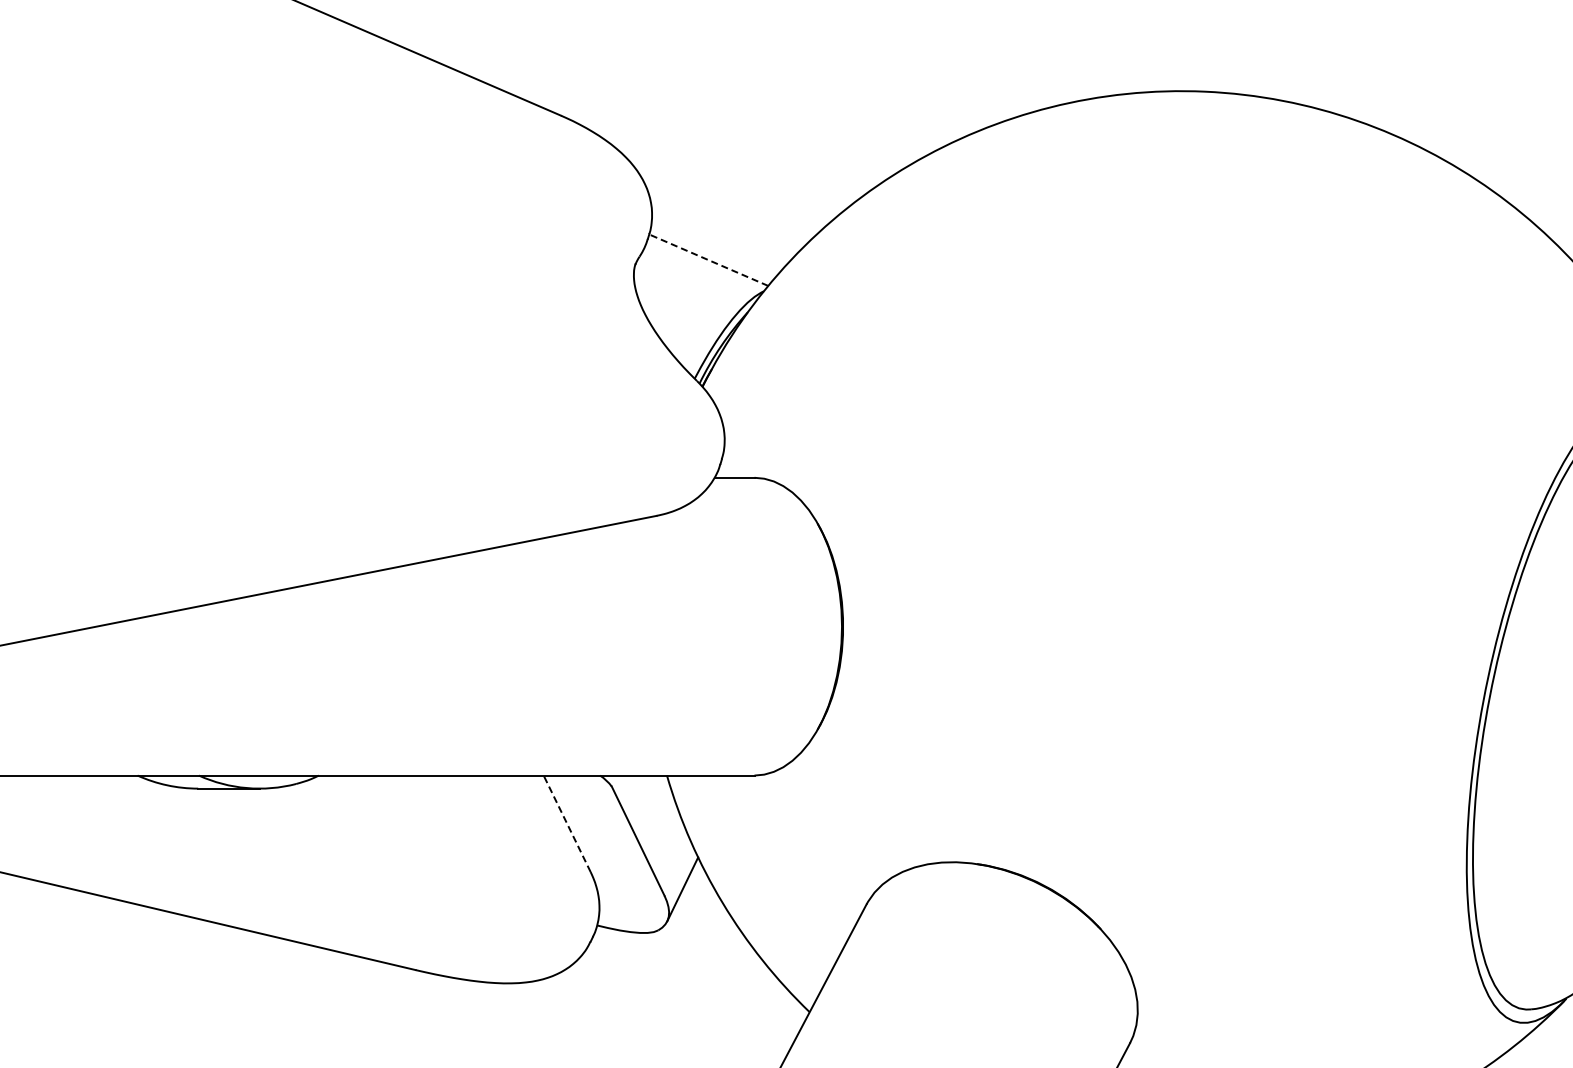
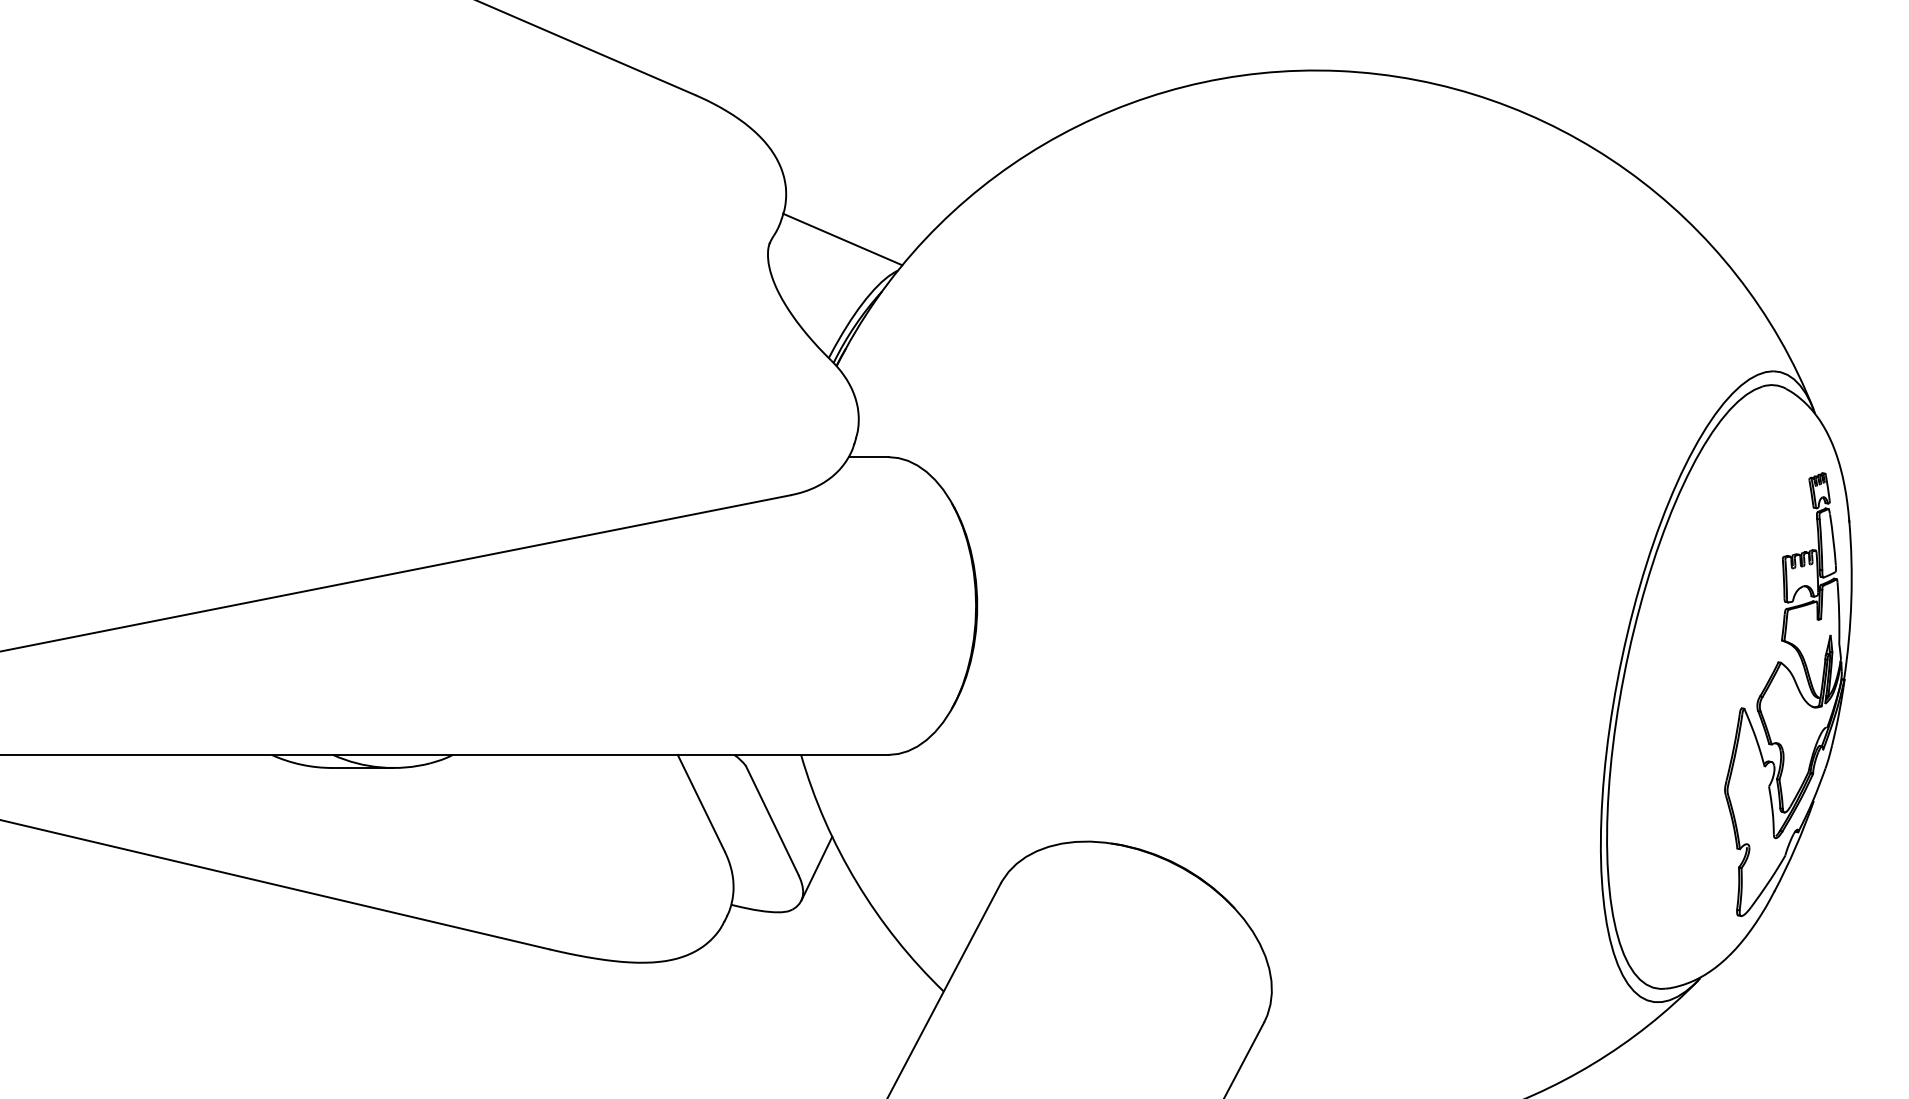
line: (708, 260) -> (842, 239), dashed -> solid
line: (567, 824) -> (701, 803), dashed -> solid

